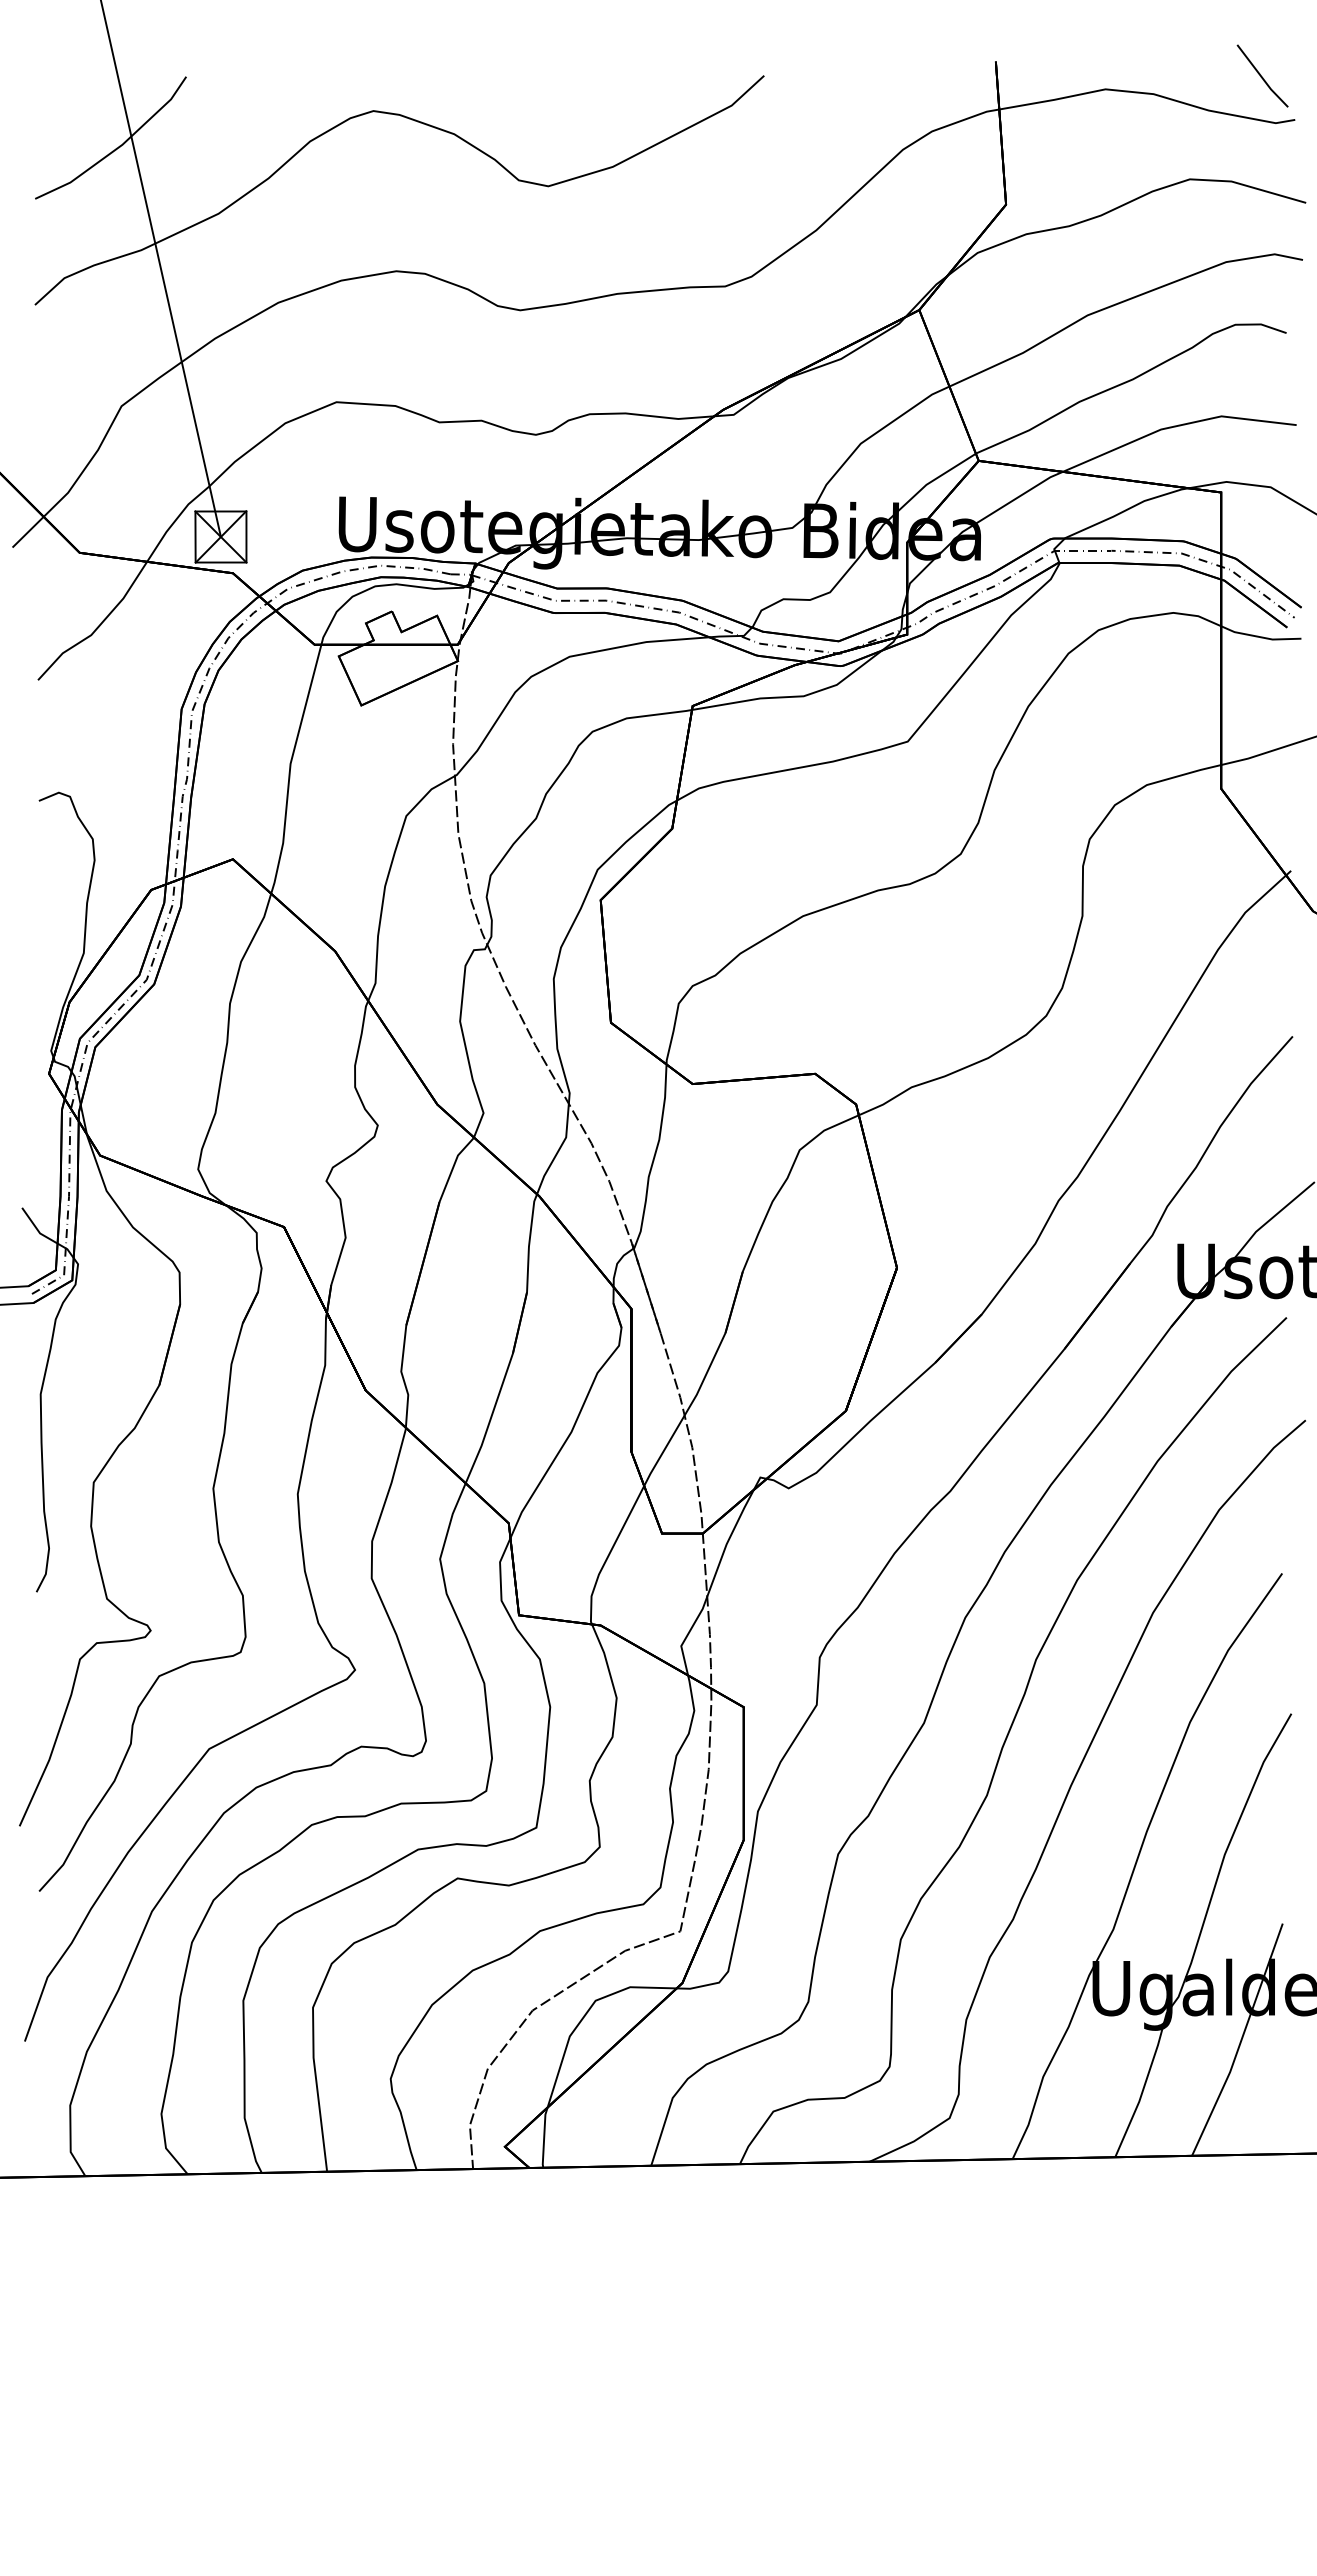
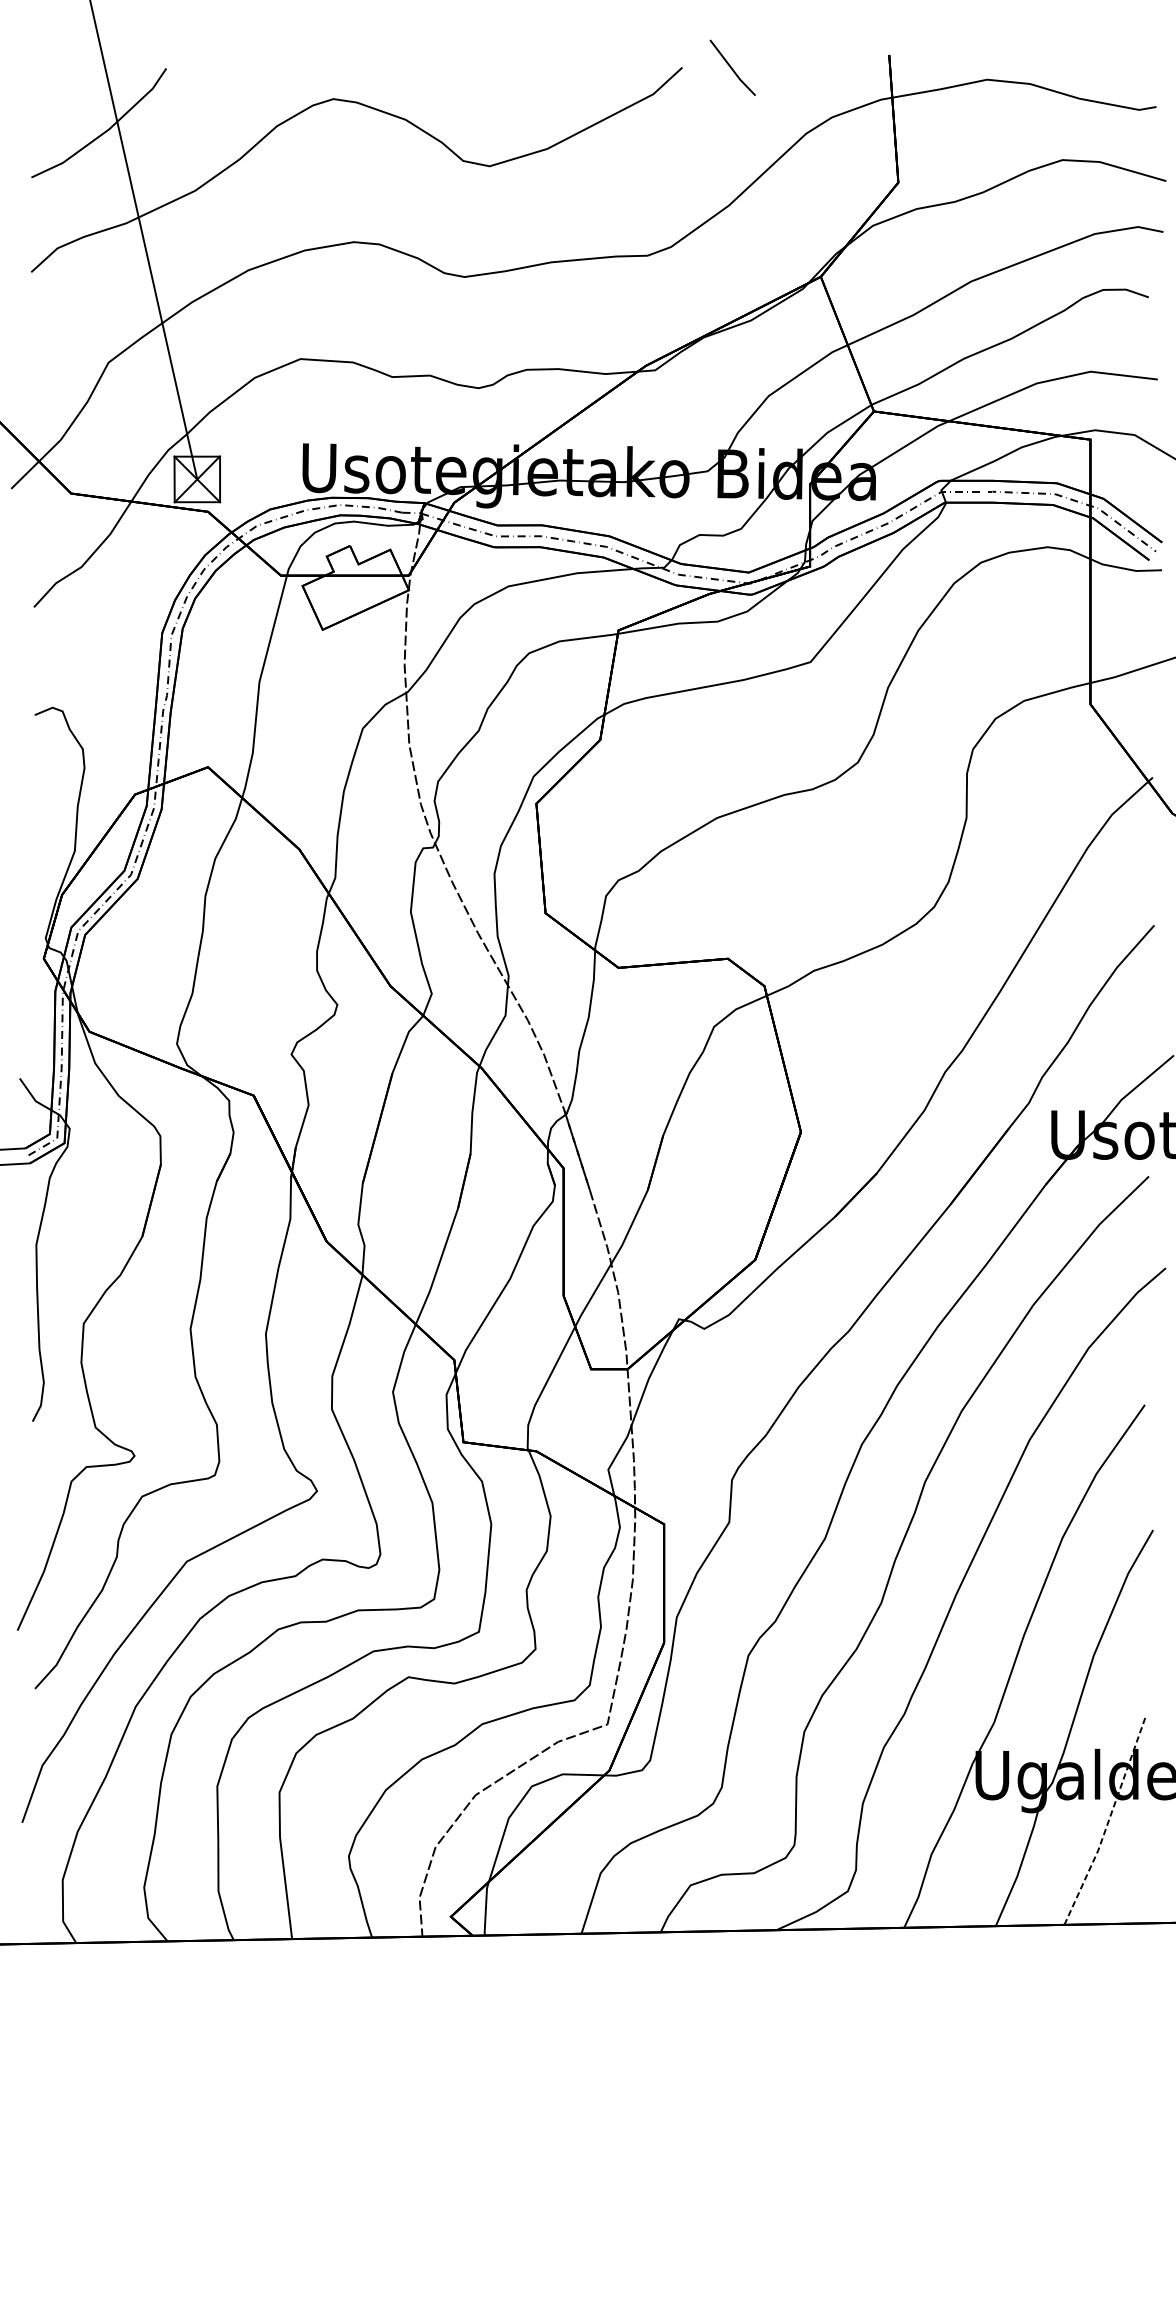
line: (1261, 75) -> (731, 67), moved
line: (1241, 2041) -> (1108, 1822), solid -> dashed

